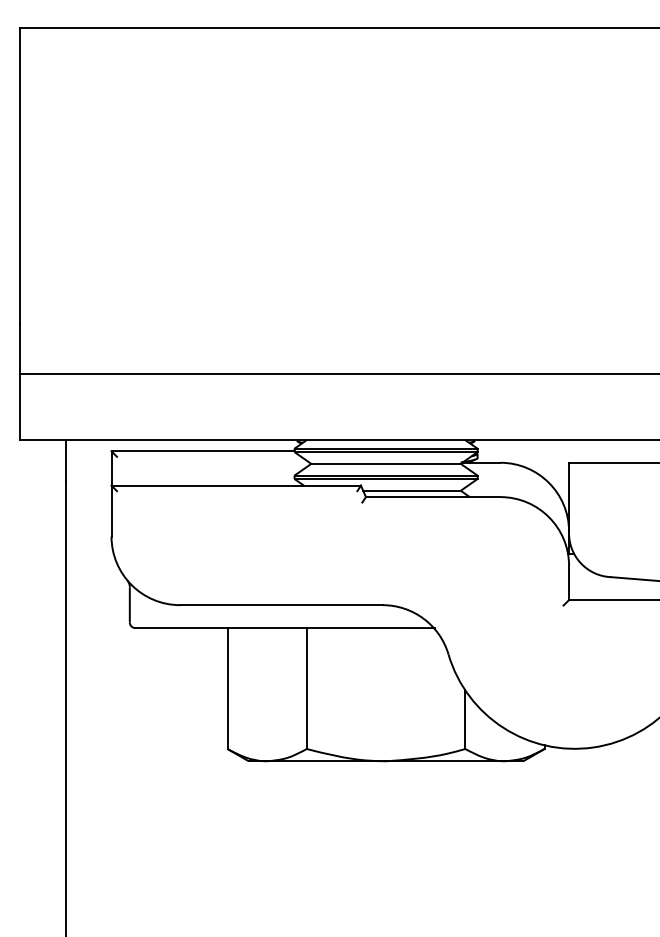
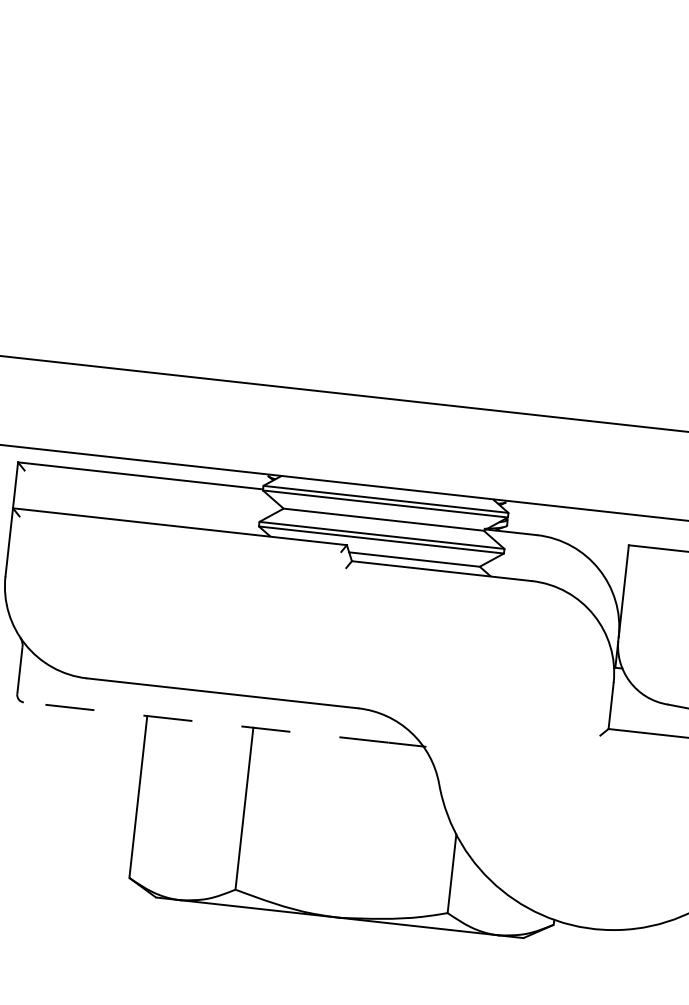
line: (270, 628) -> (204, 722), solid -> dashed

